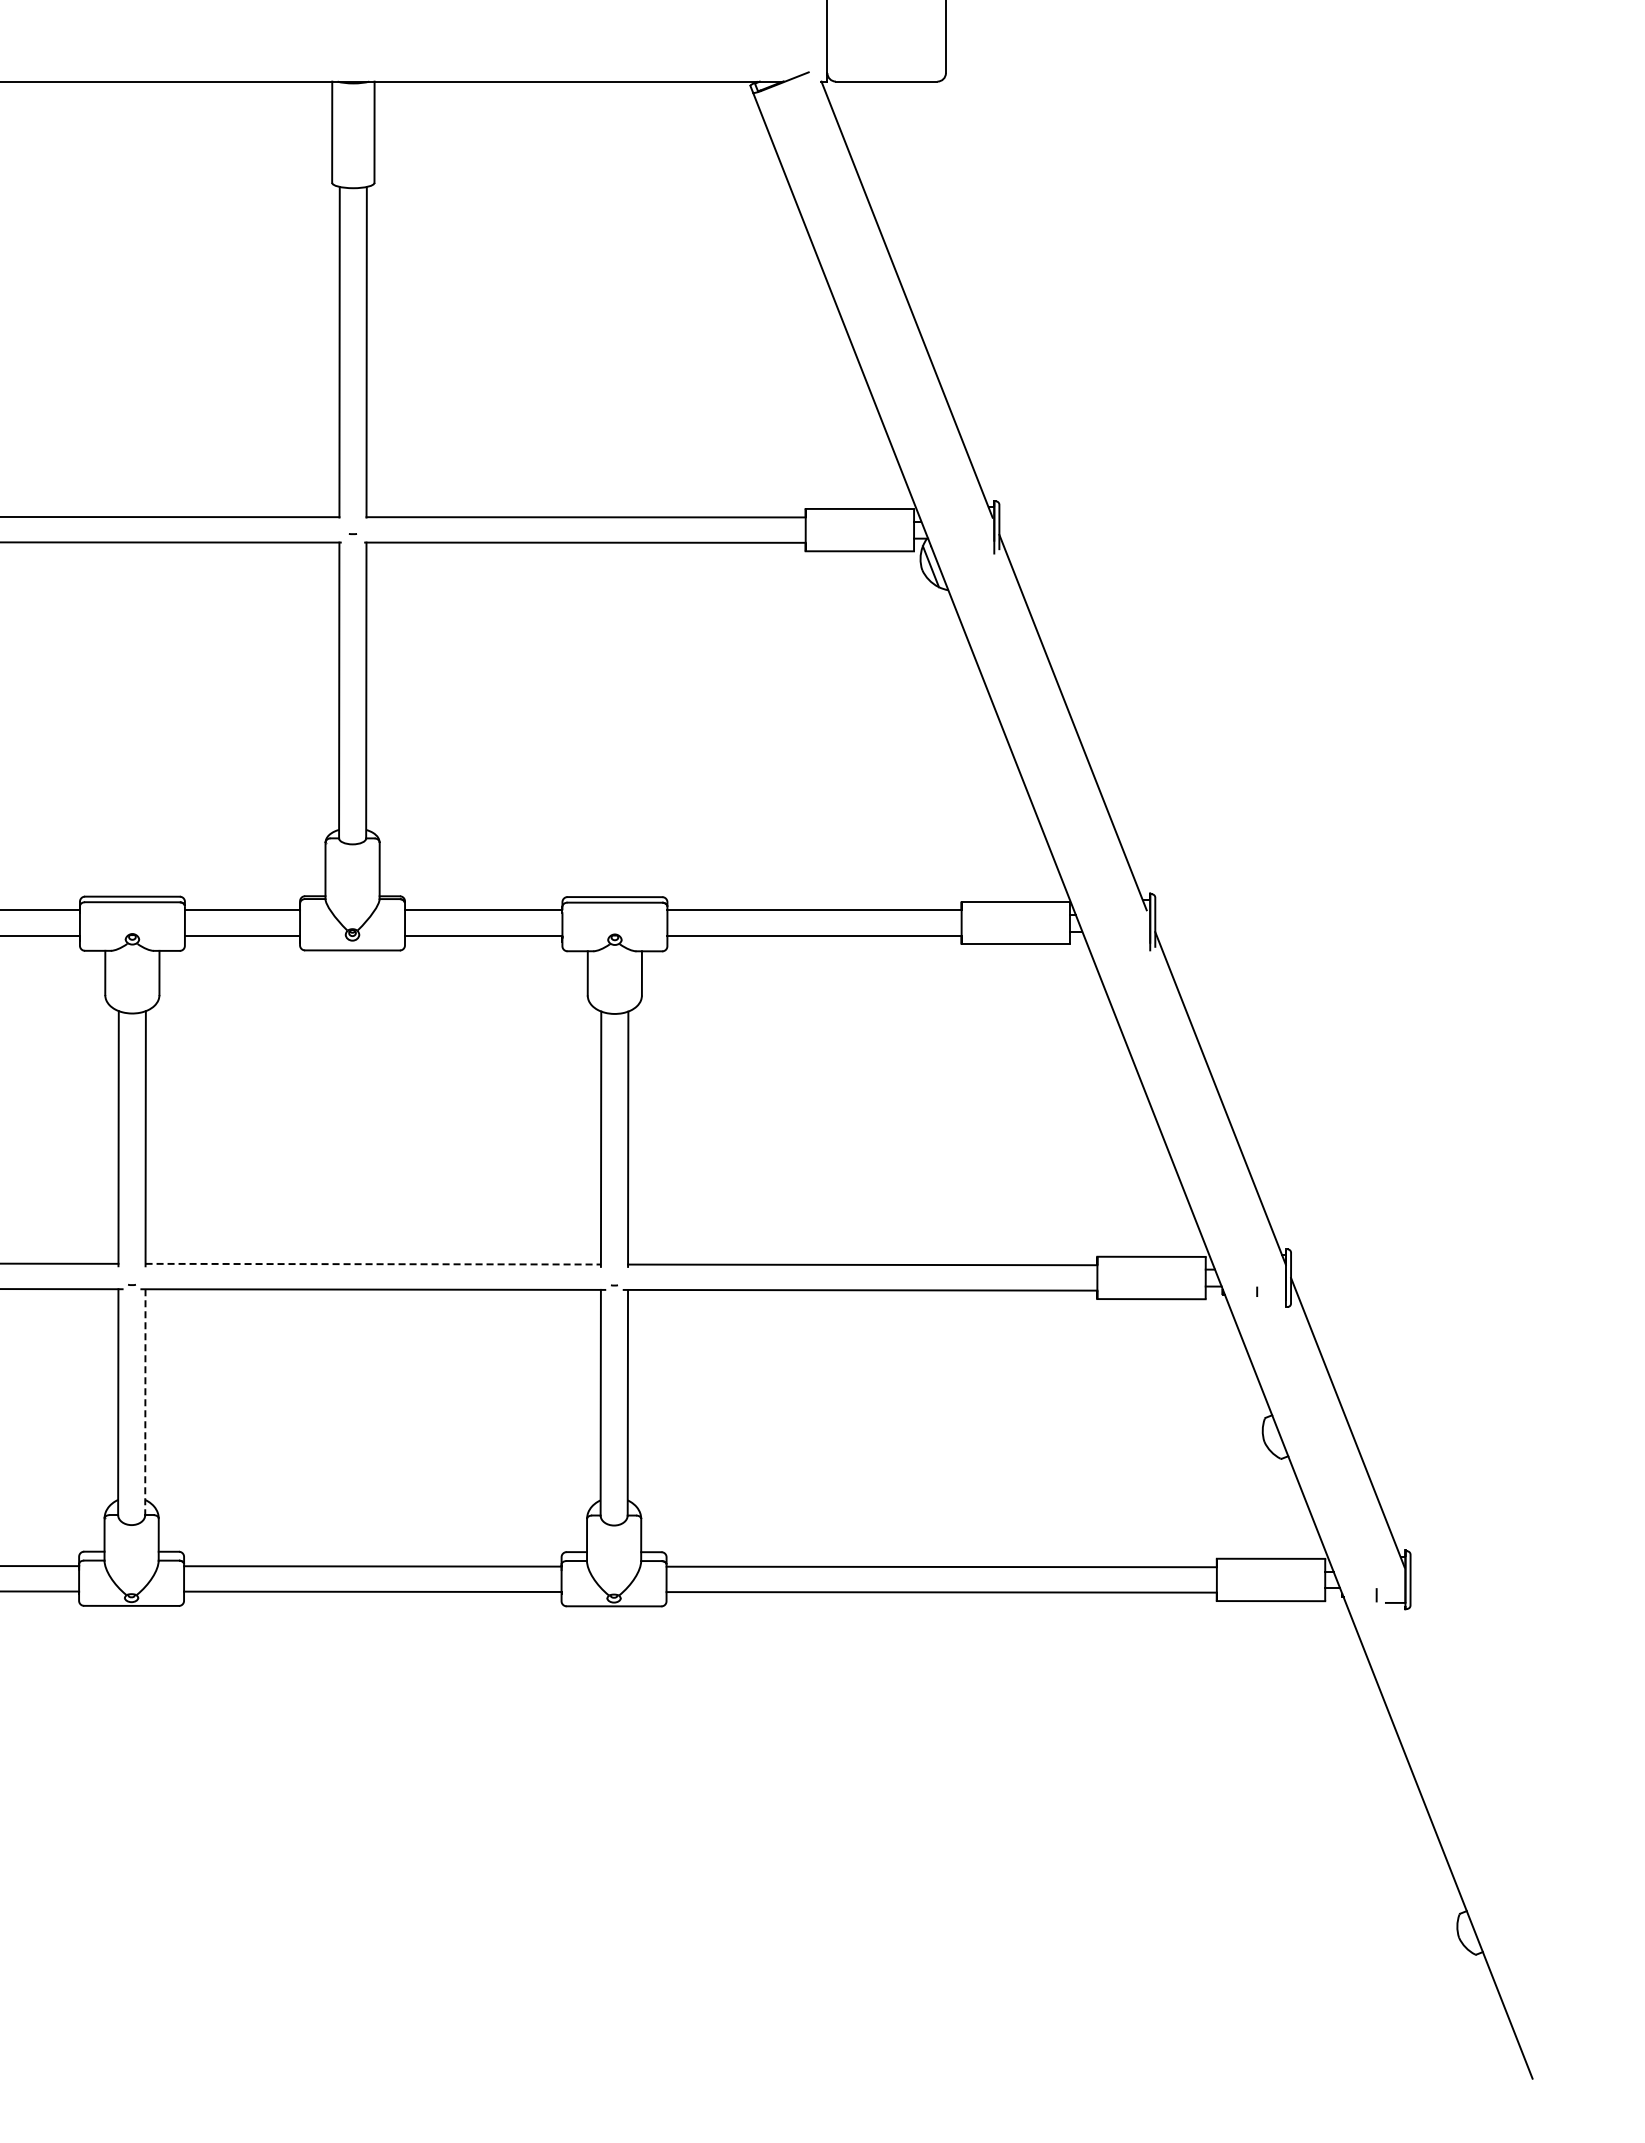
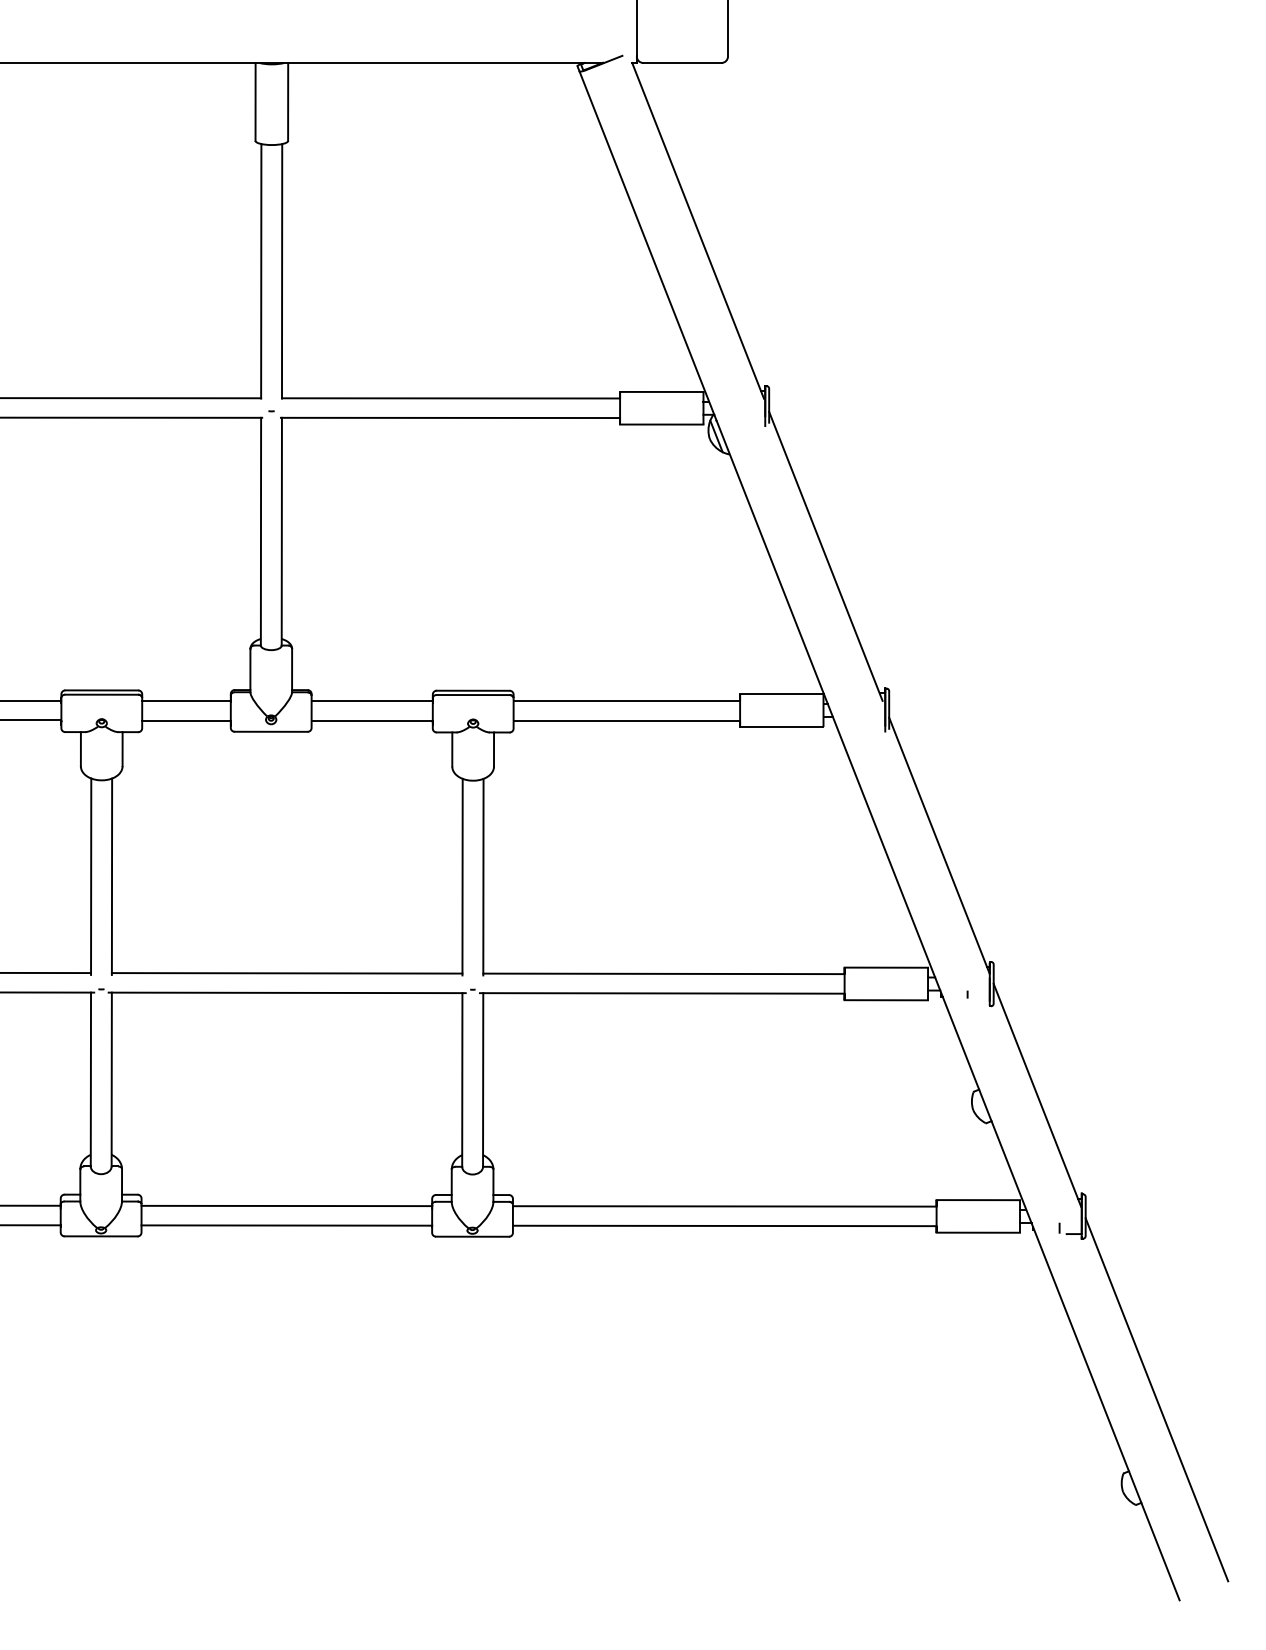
line: (373, 1264) -> (287, 973), dashed -> solid
line: (145, 1402) -> (111, 1079), dashed -> solid
line: (1502, 1817) -> (1156, 1399), added

